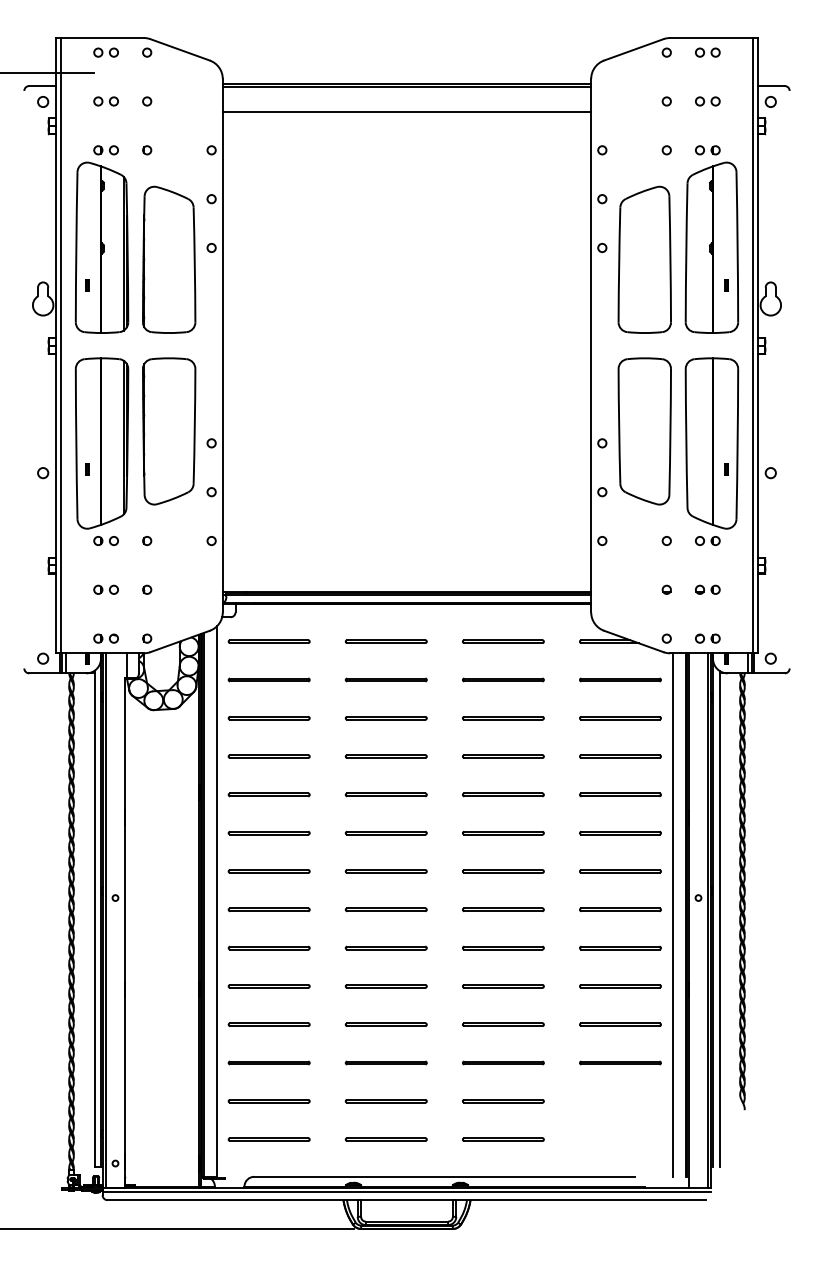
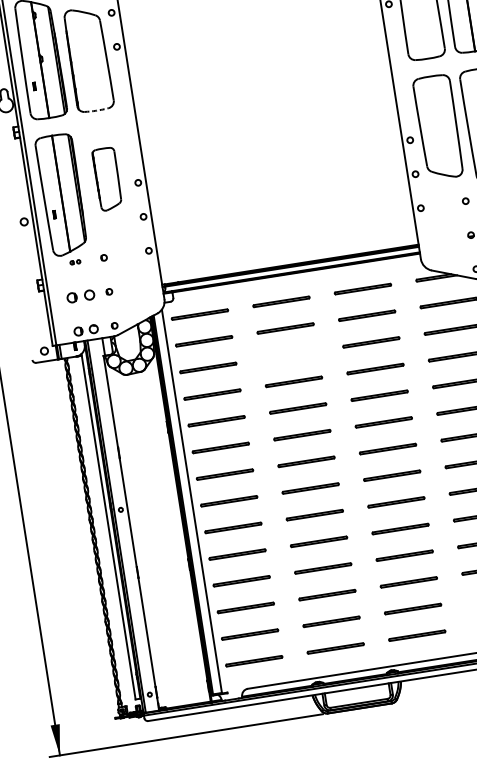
arc: (169, 333) -> (96, 110), solid -> dashed
part: (169, 431) -> (107, 179), size x0.6
part: (105, 540) -> (74, 262), size x0.6
part: (105, 589) -> (80, 296), size x1.6
part: (105, 638) -> (85, 330), size x1.4
line: (385, 717) -> (289, 354), removed

